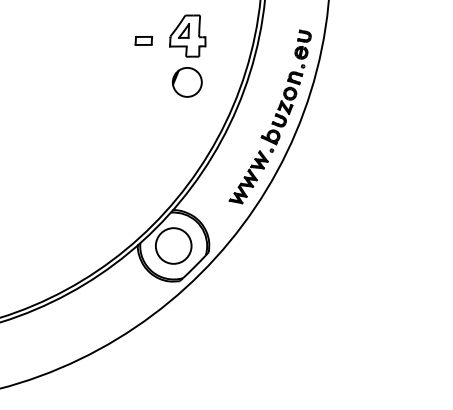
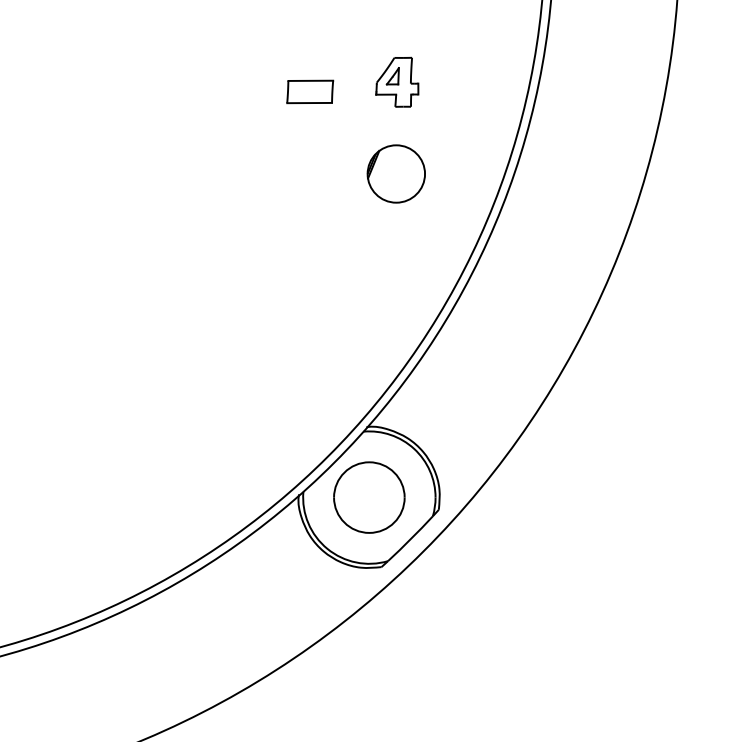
part: (187, 35) -> (396, 81), size x0.6
part: (143, 40) -> (309, 91), size x1.4
part: (269, 116) -> (558, 241), removed

